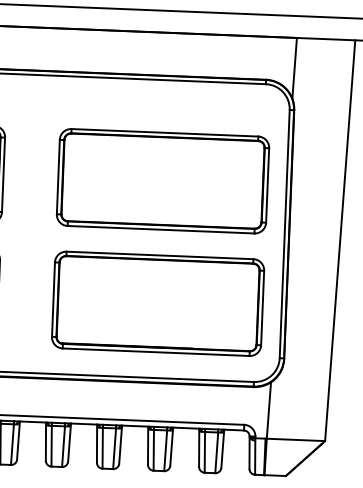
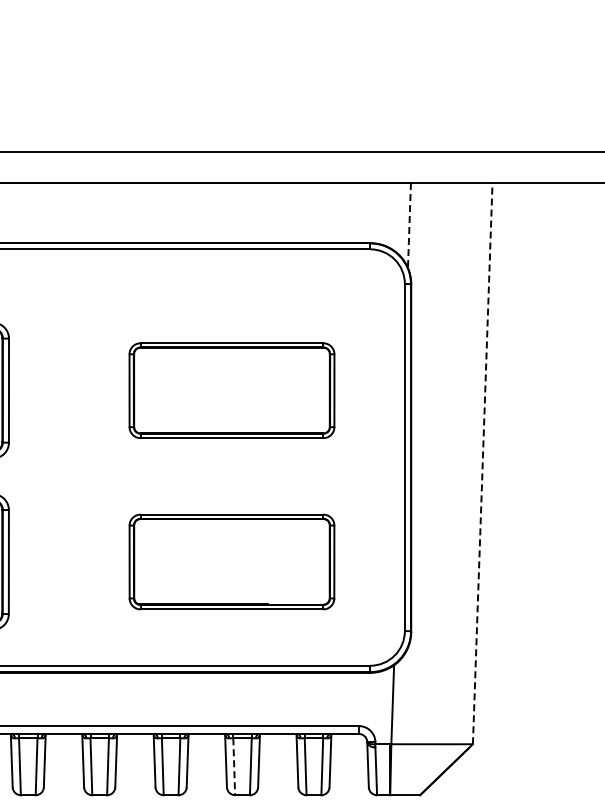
line: (294, 69) -> (409, 226), solid -> dashed
part: (162, 181) -> (231, 390), size x0.7
line: (340, 240) -> (482, 463), solid -> dashed
part: (157, 303) -> (231, 561), size x0.7
line: (153, 450) -> (234, 767), solid -> dashed

